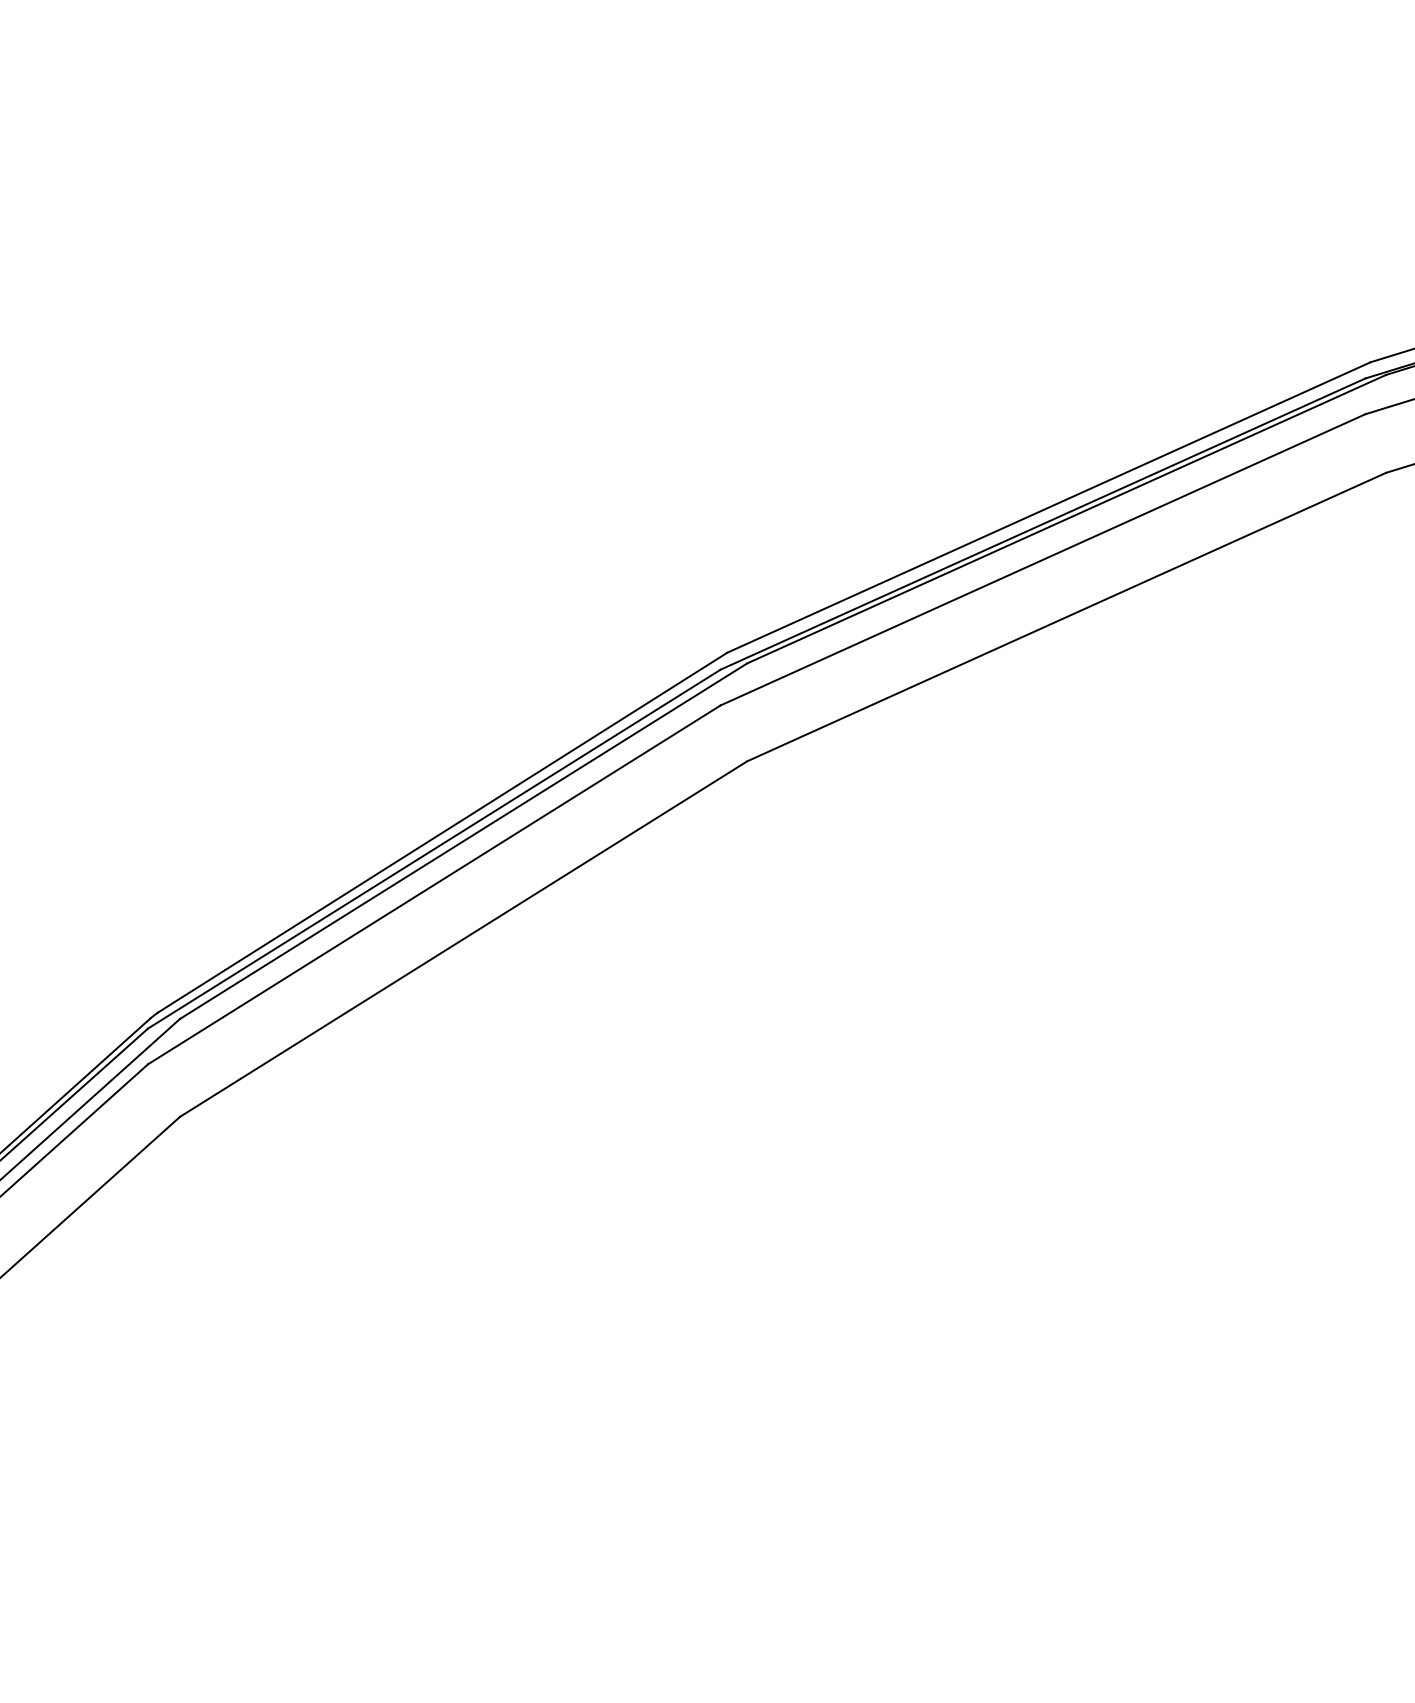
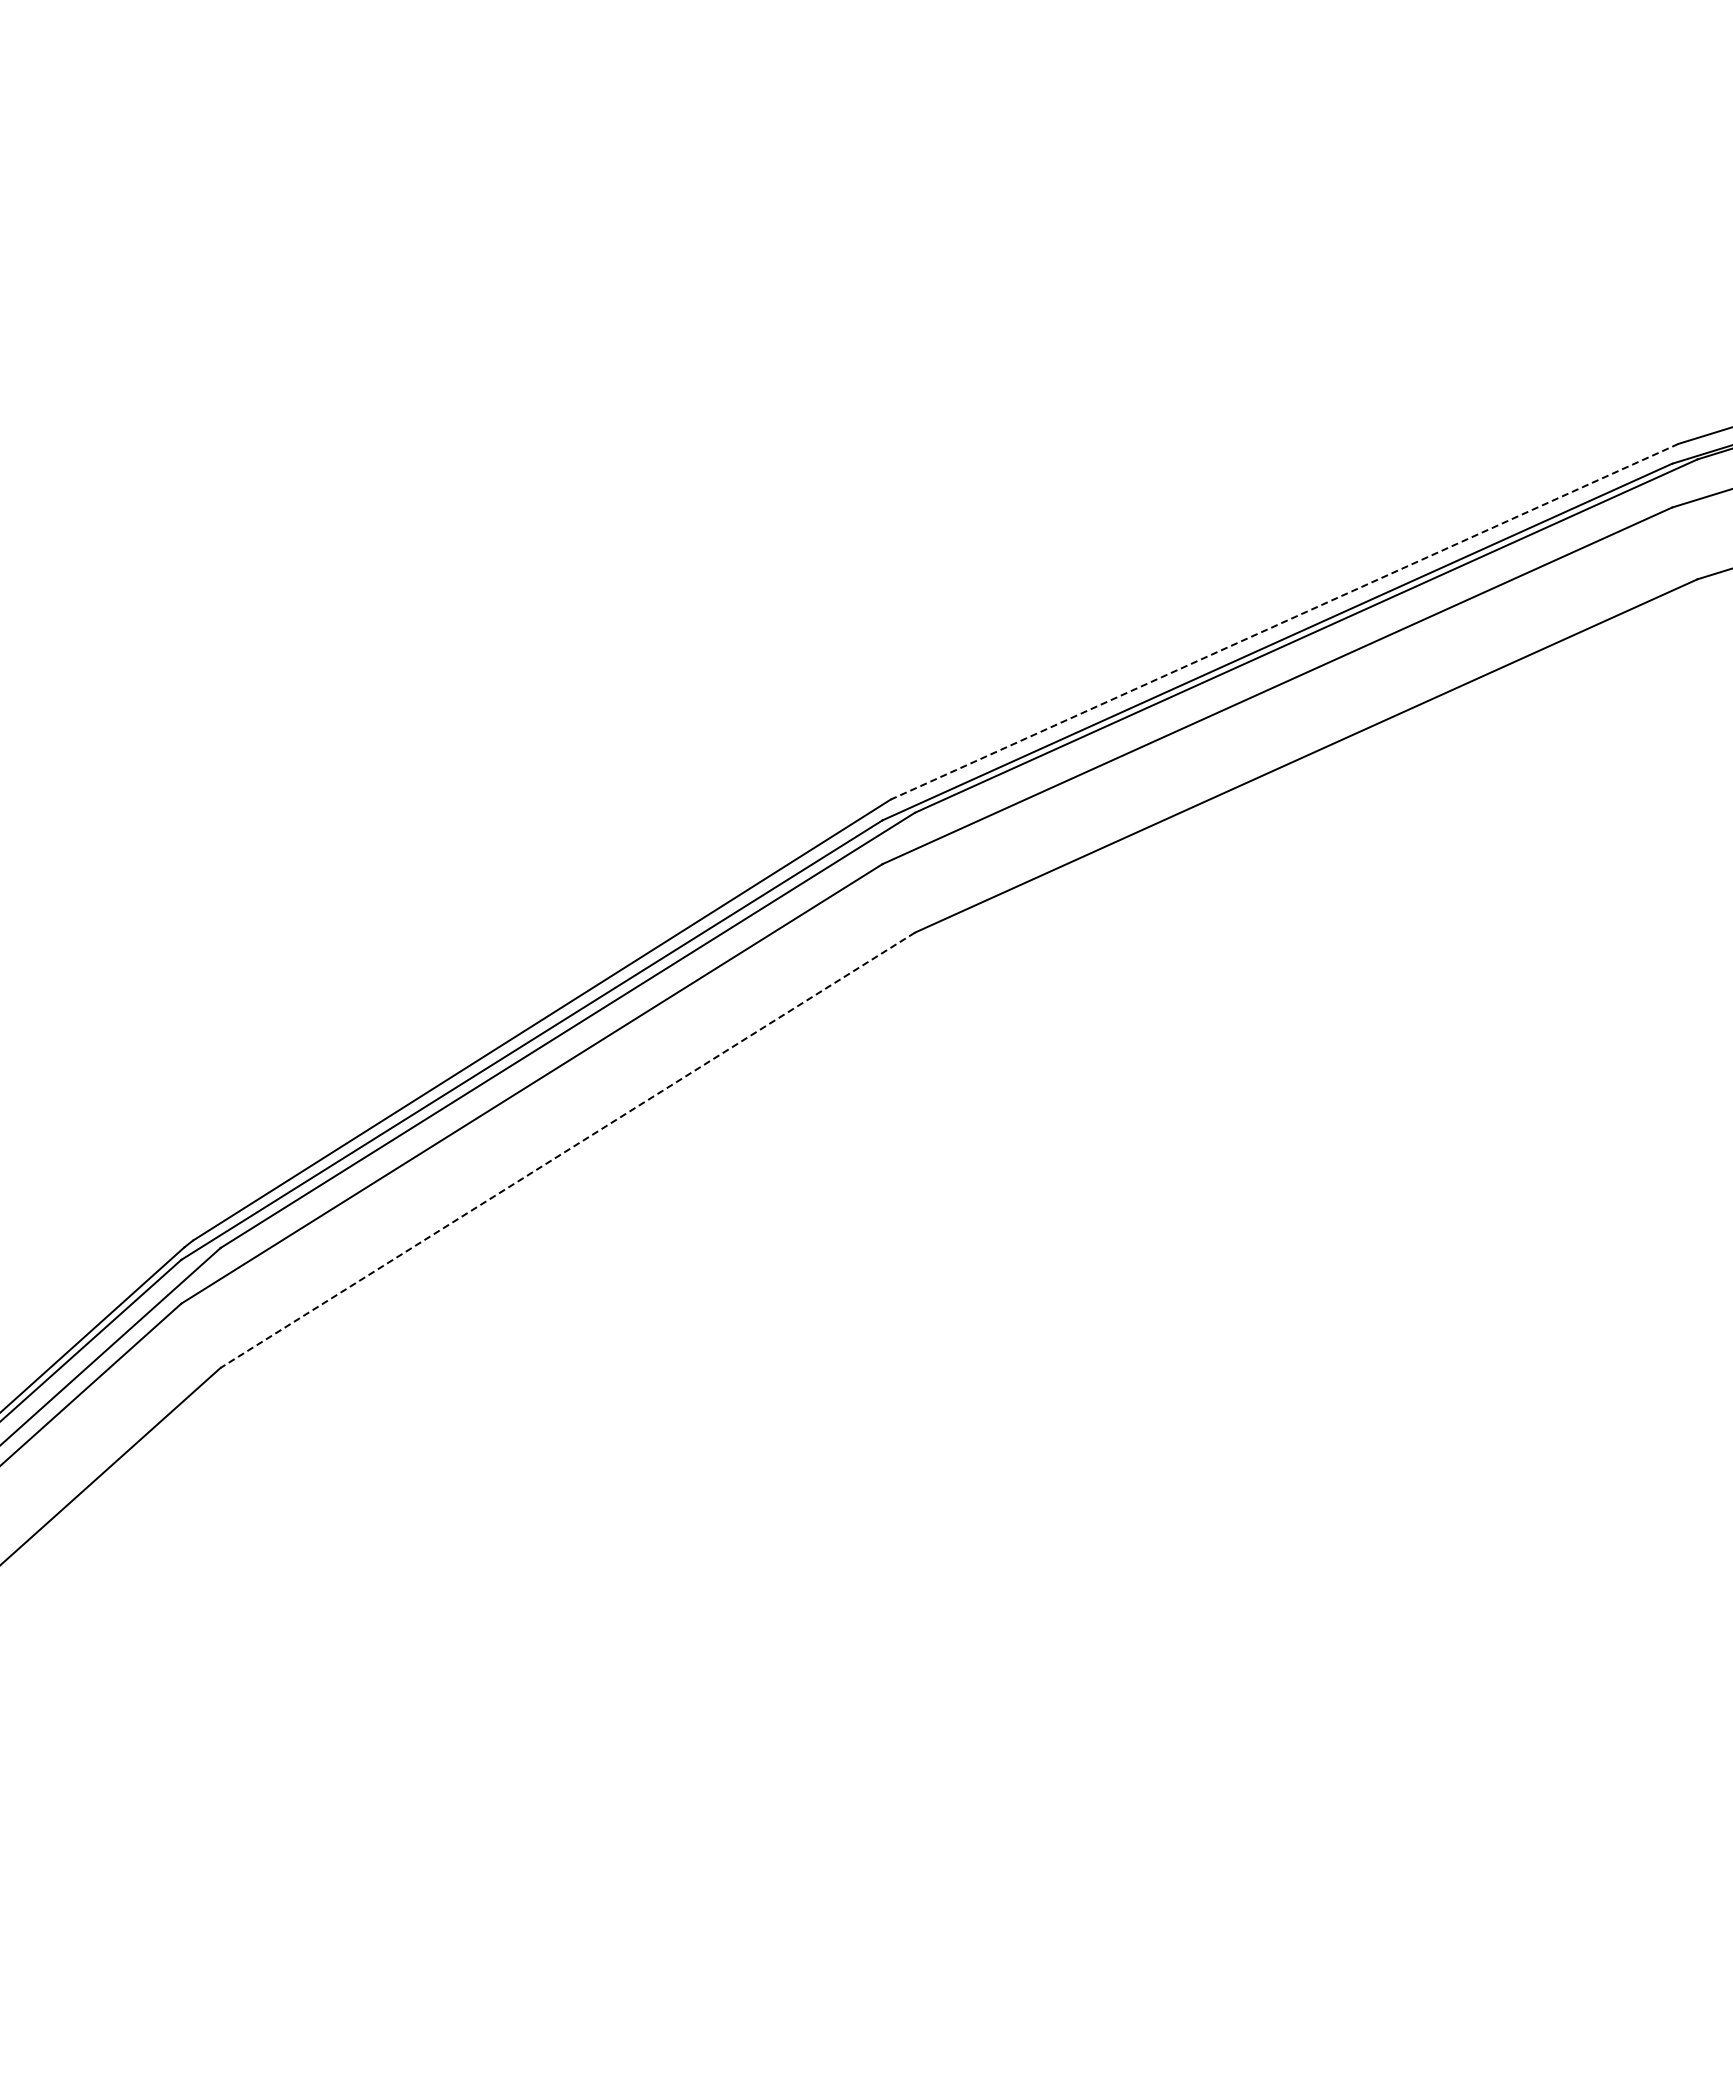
line: (1048, 507) -> (1284, 621), solid -> dashed
line: (463, 939) -> (567, 1150), solid -> dashed

